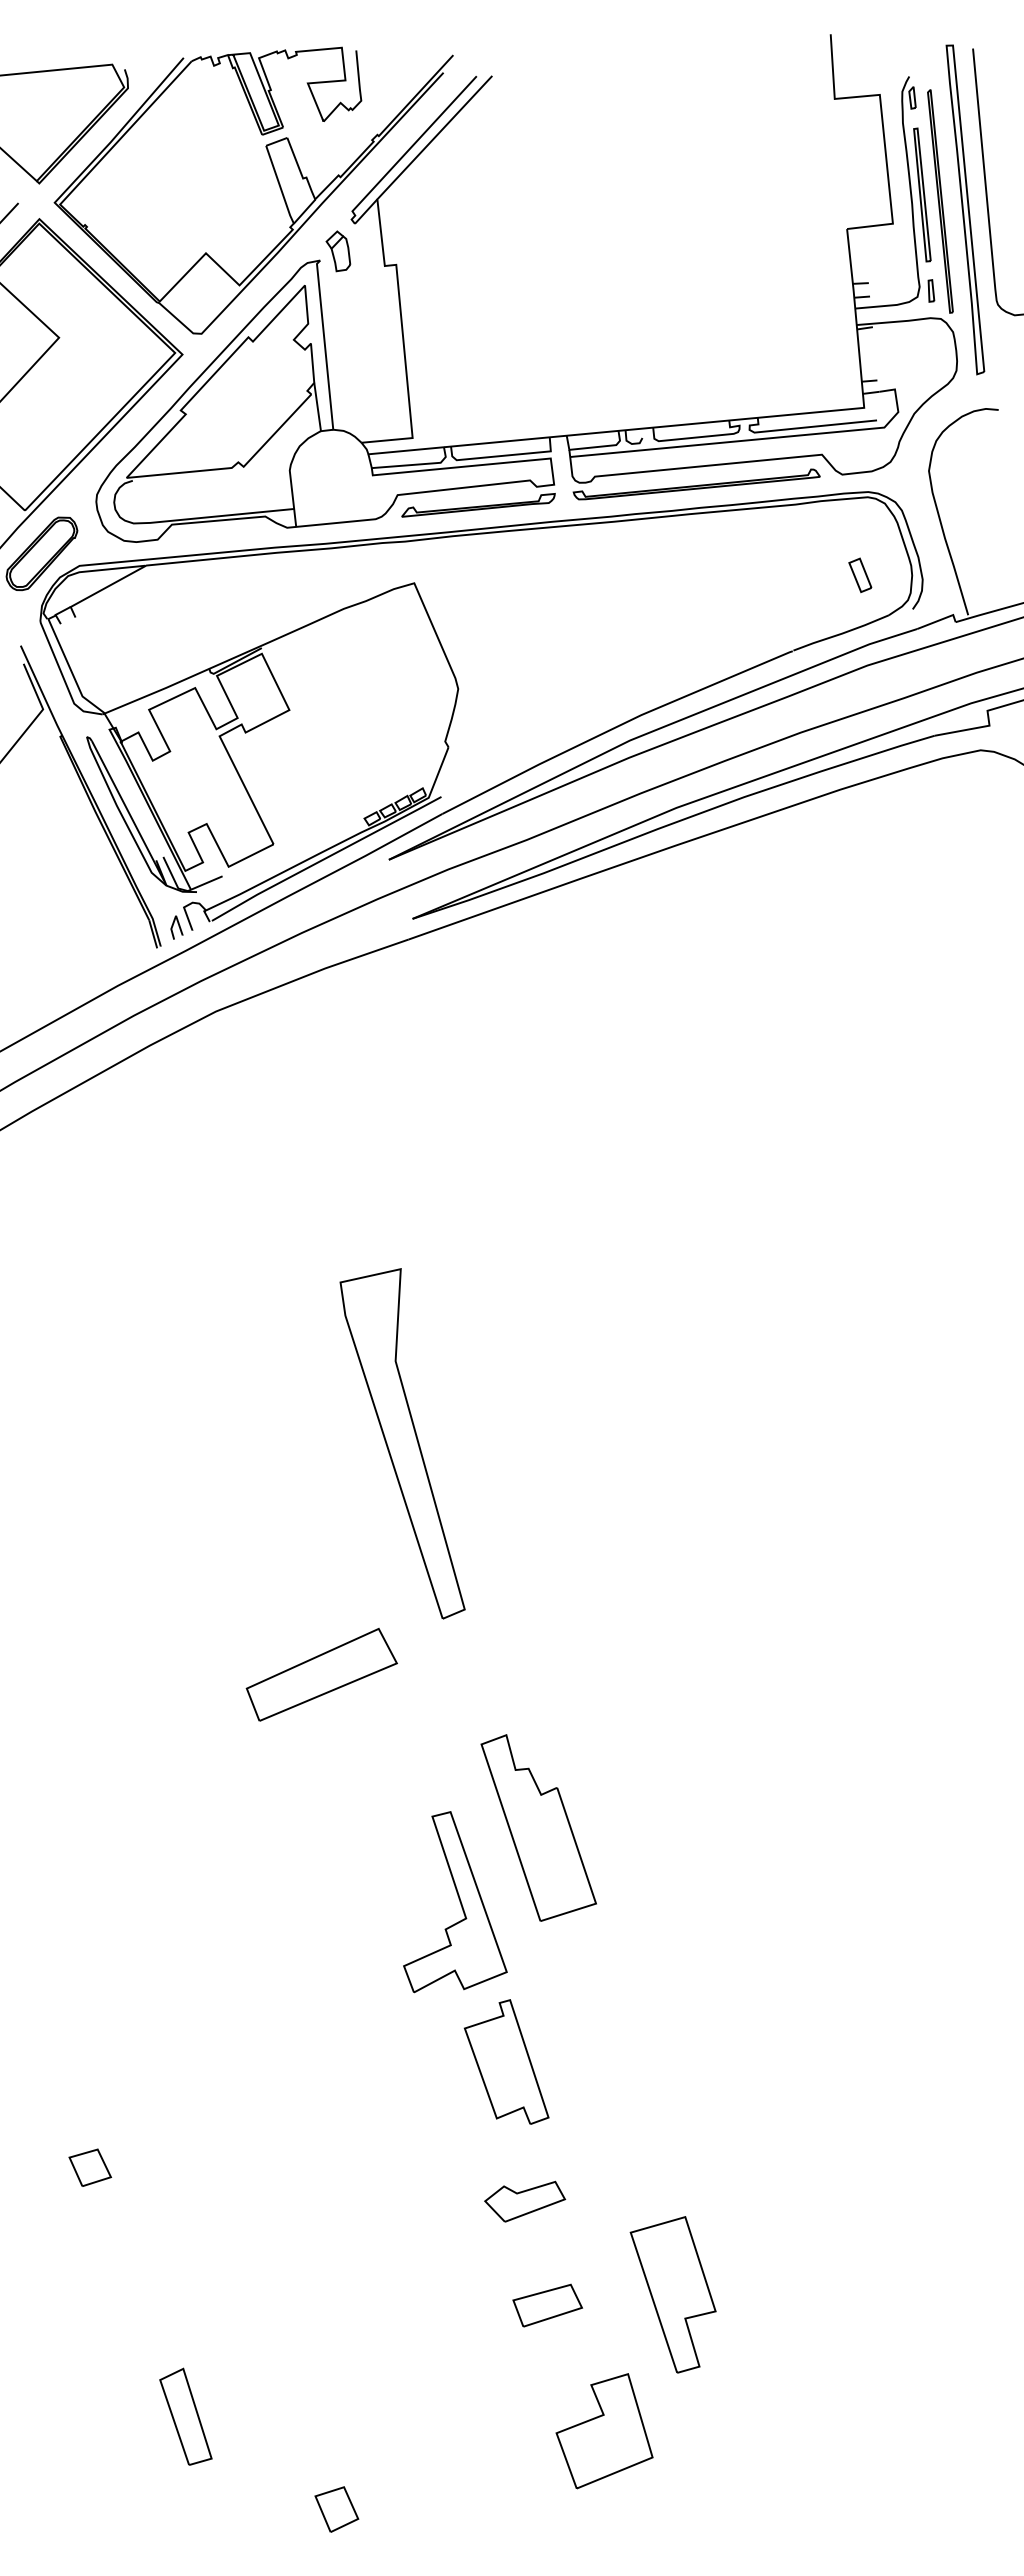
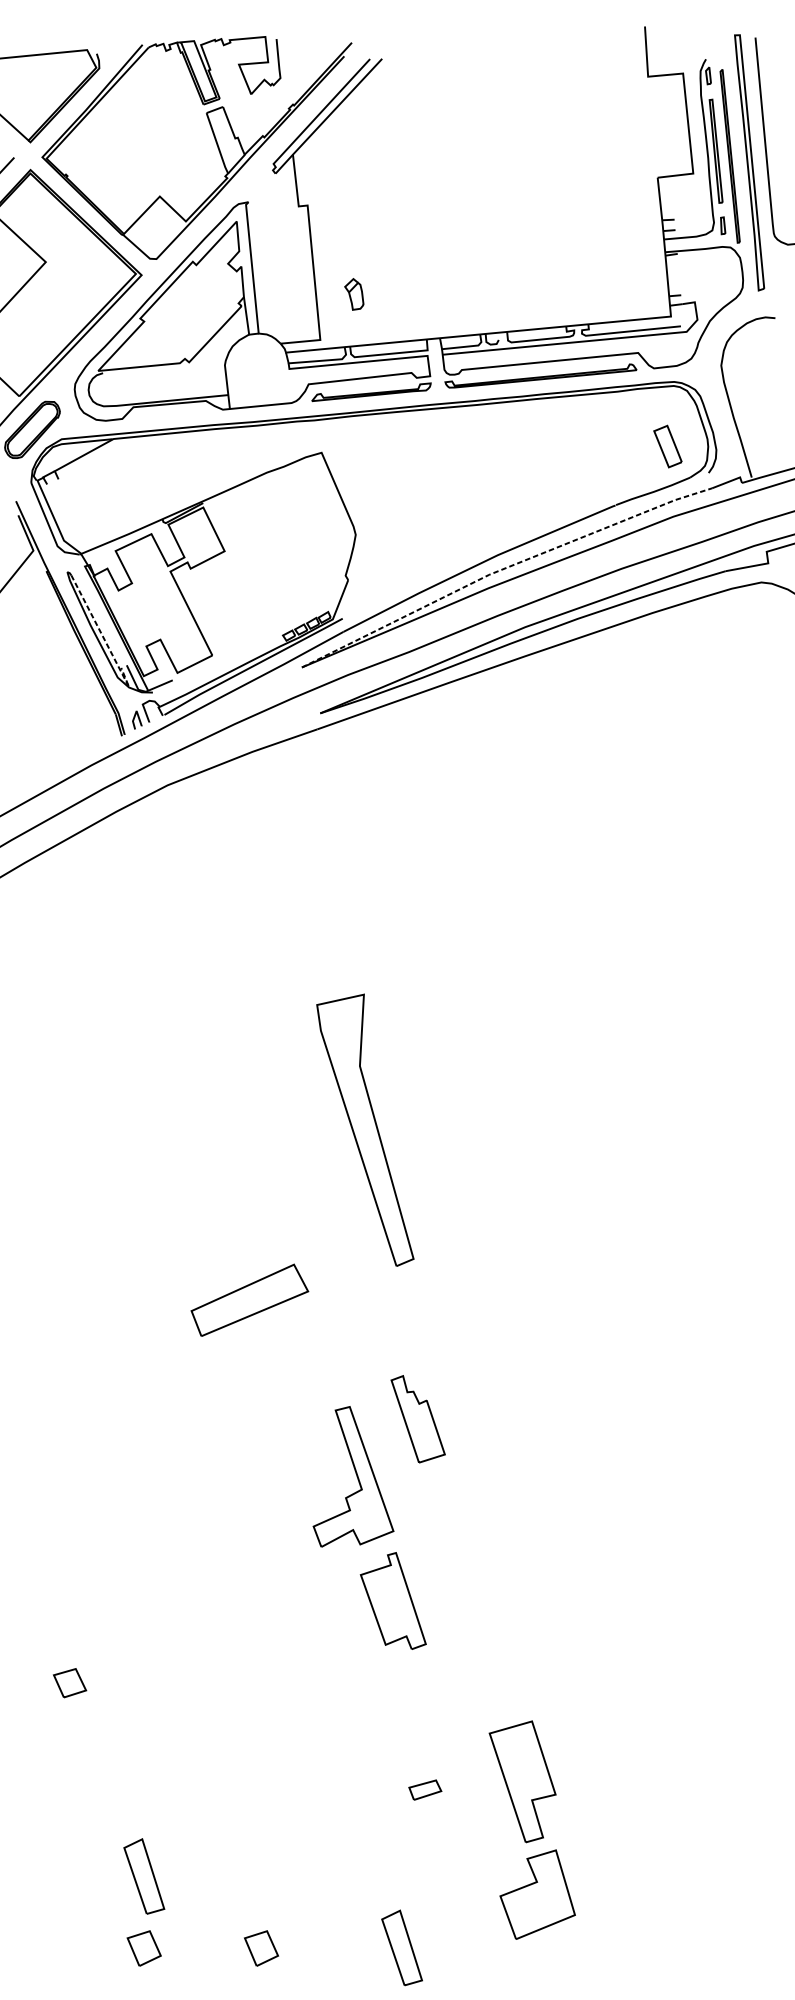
part: (338, 251) -> (354, 294), moved
part: (860, 575) -> (668, 446), size x1.6
line: (648, 733) -> (503, 569), solid -> dashed
line: (135, 826) -> (105, 641), solid -> dashed
part: (402, 1443) -> (365, 1130), moved
part: (538, 1827) -> (418, 1418), size x0.6
part: (525, 2201) -> (407, 1709), removed
part: (547, 2305) -> (425, 1790), size x0.6
part: (604, 2431) -> (537, 1894), moved
part: (517, 2508) -> (401, 1947), added
part: (185, 2509) -> (143, 1948), added

